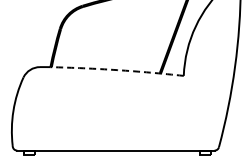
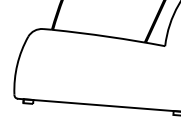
arc: (117, 70) -> (108, 37), dashed -> solid

